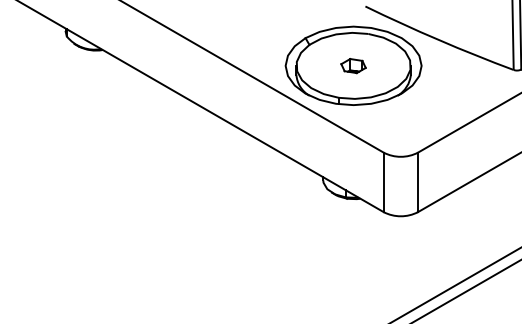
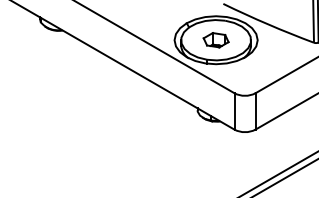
part: (352, 66) -> (215, 40), size x1.67

